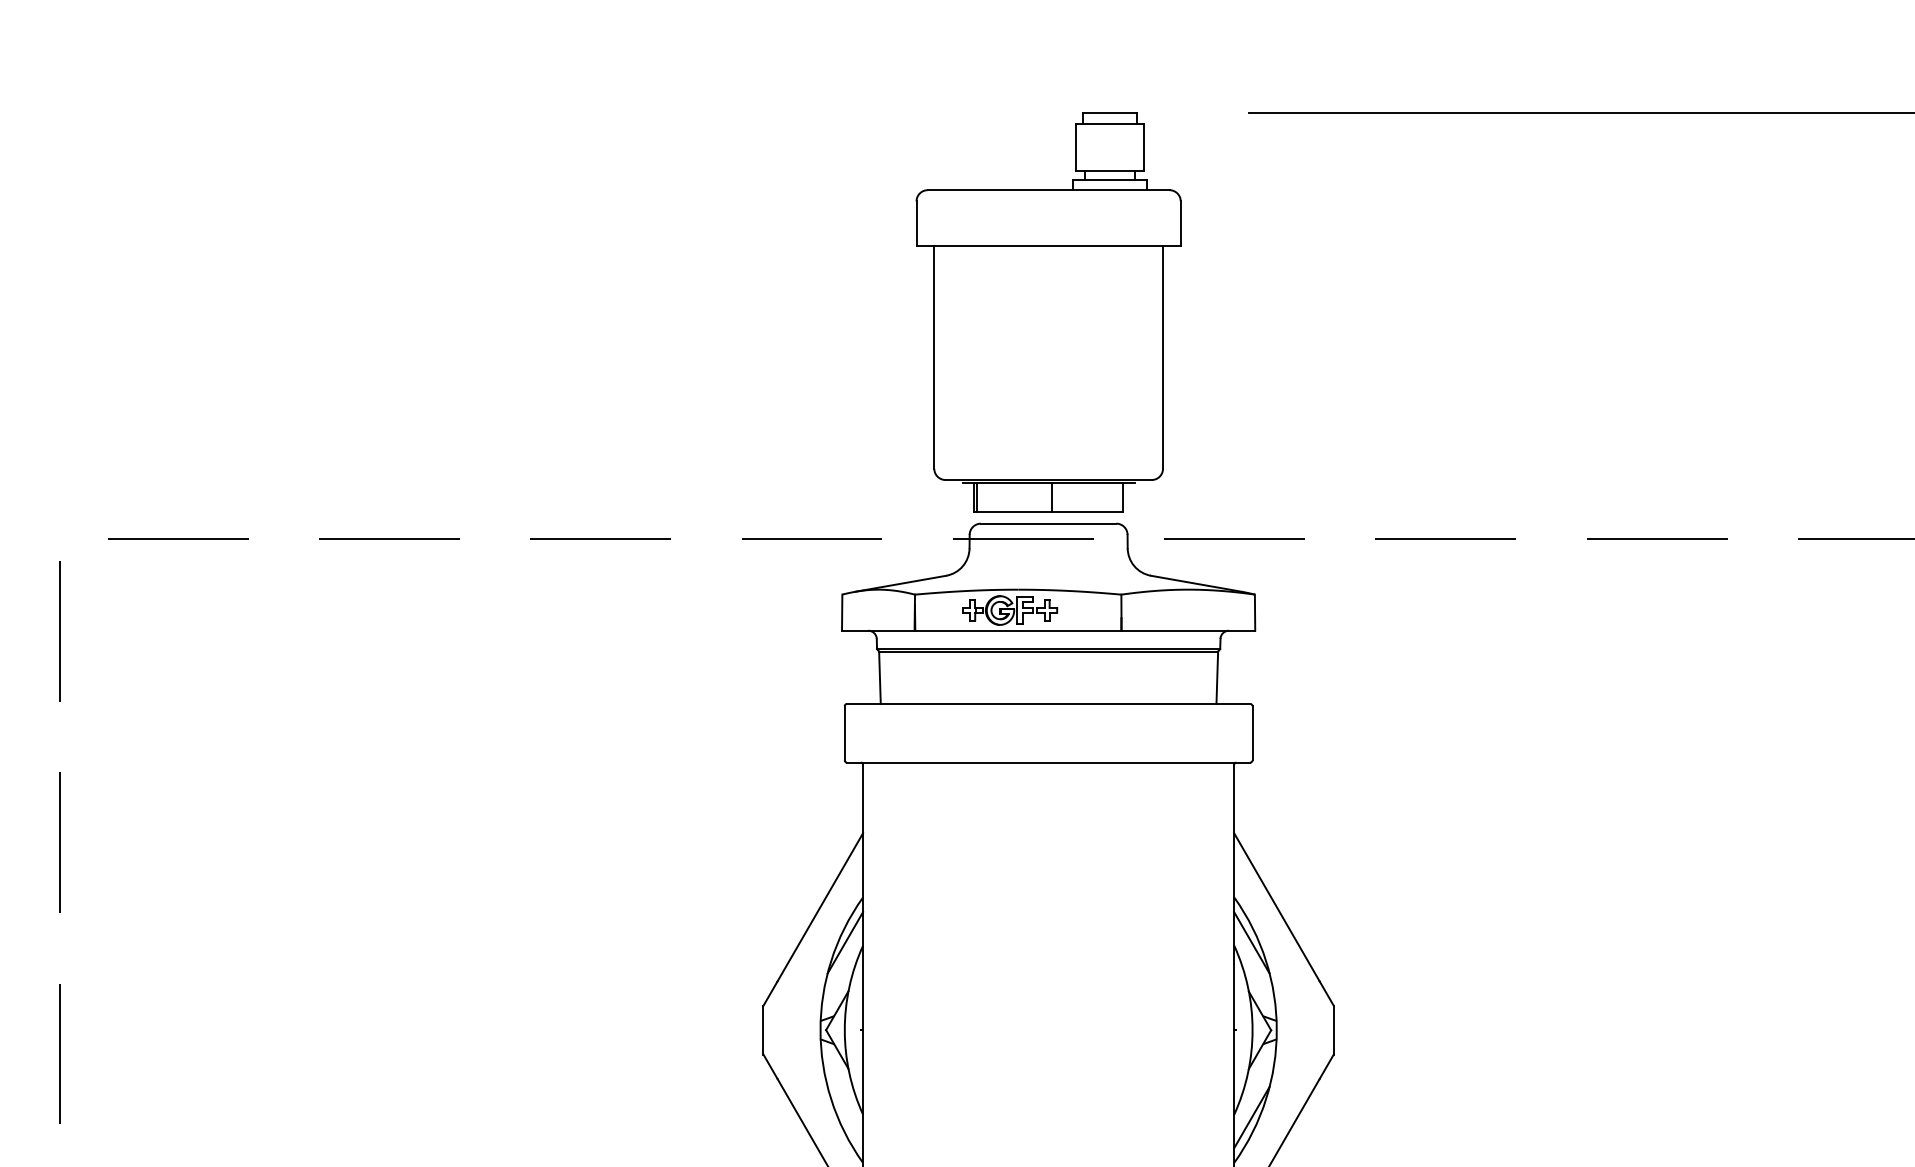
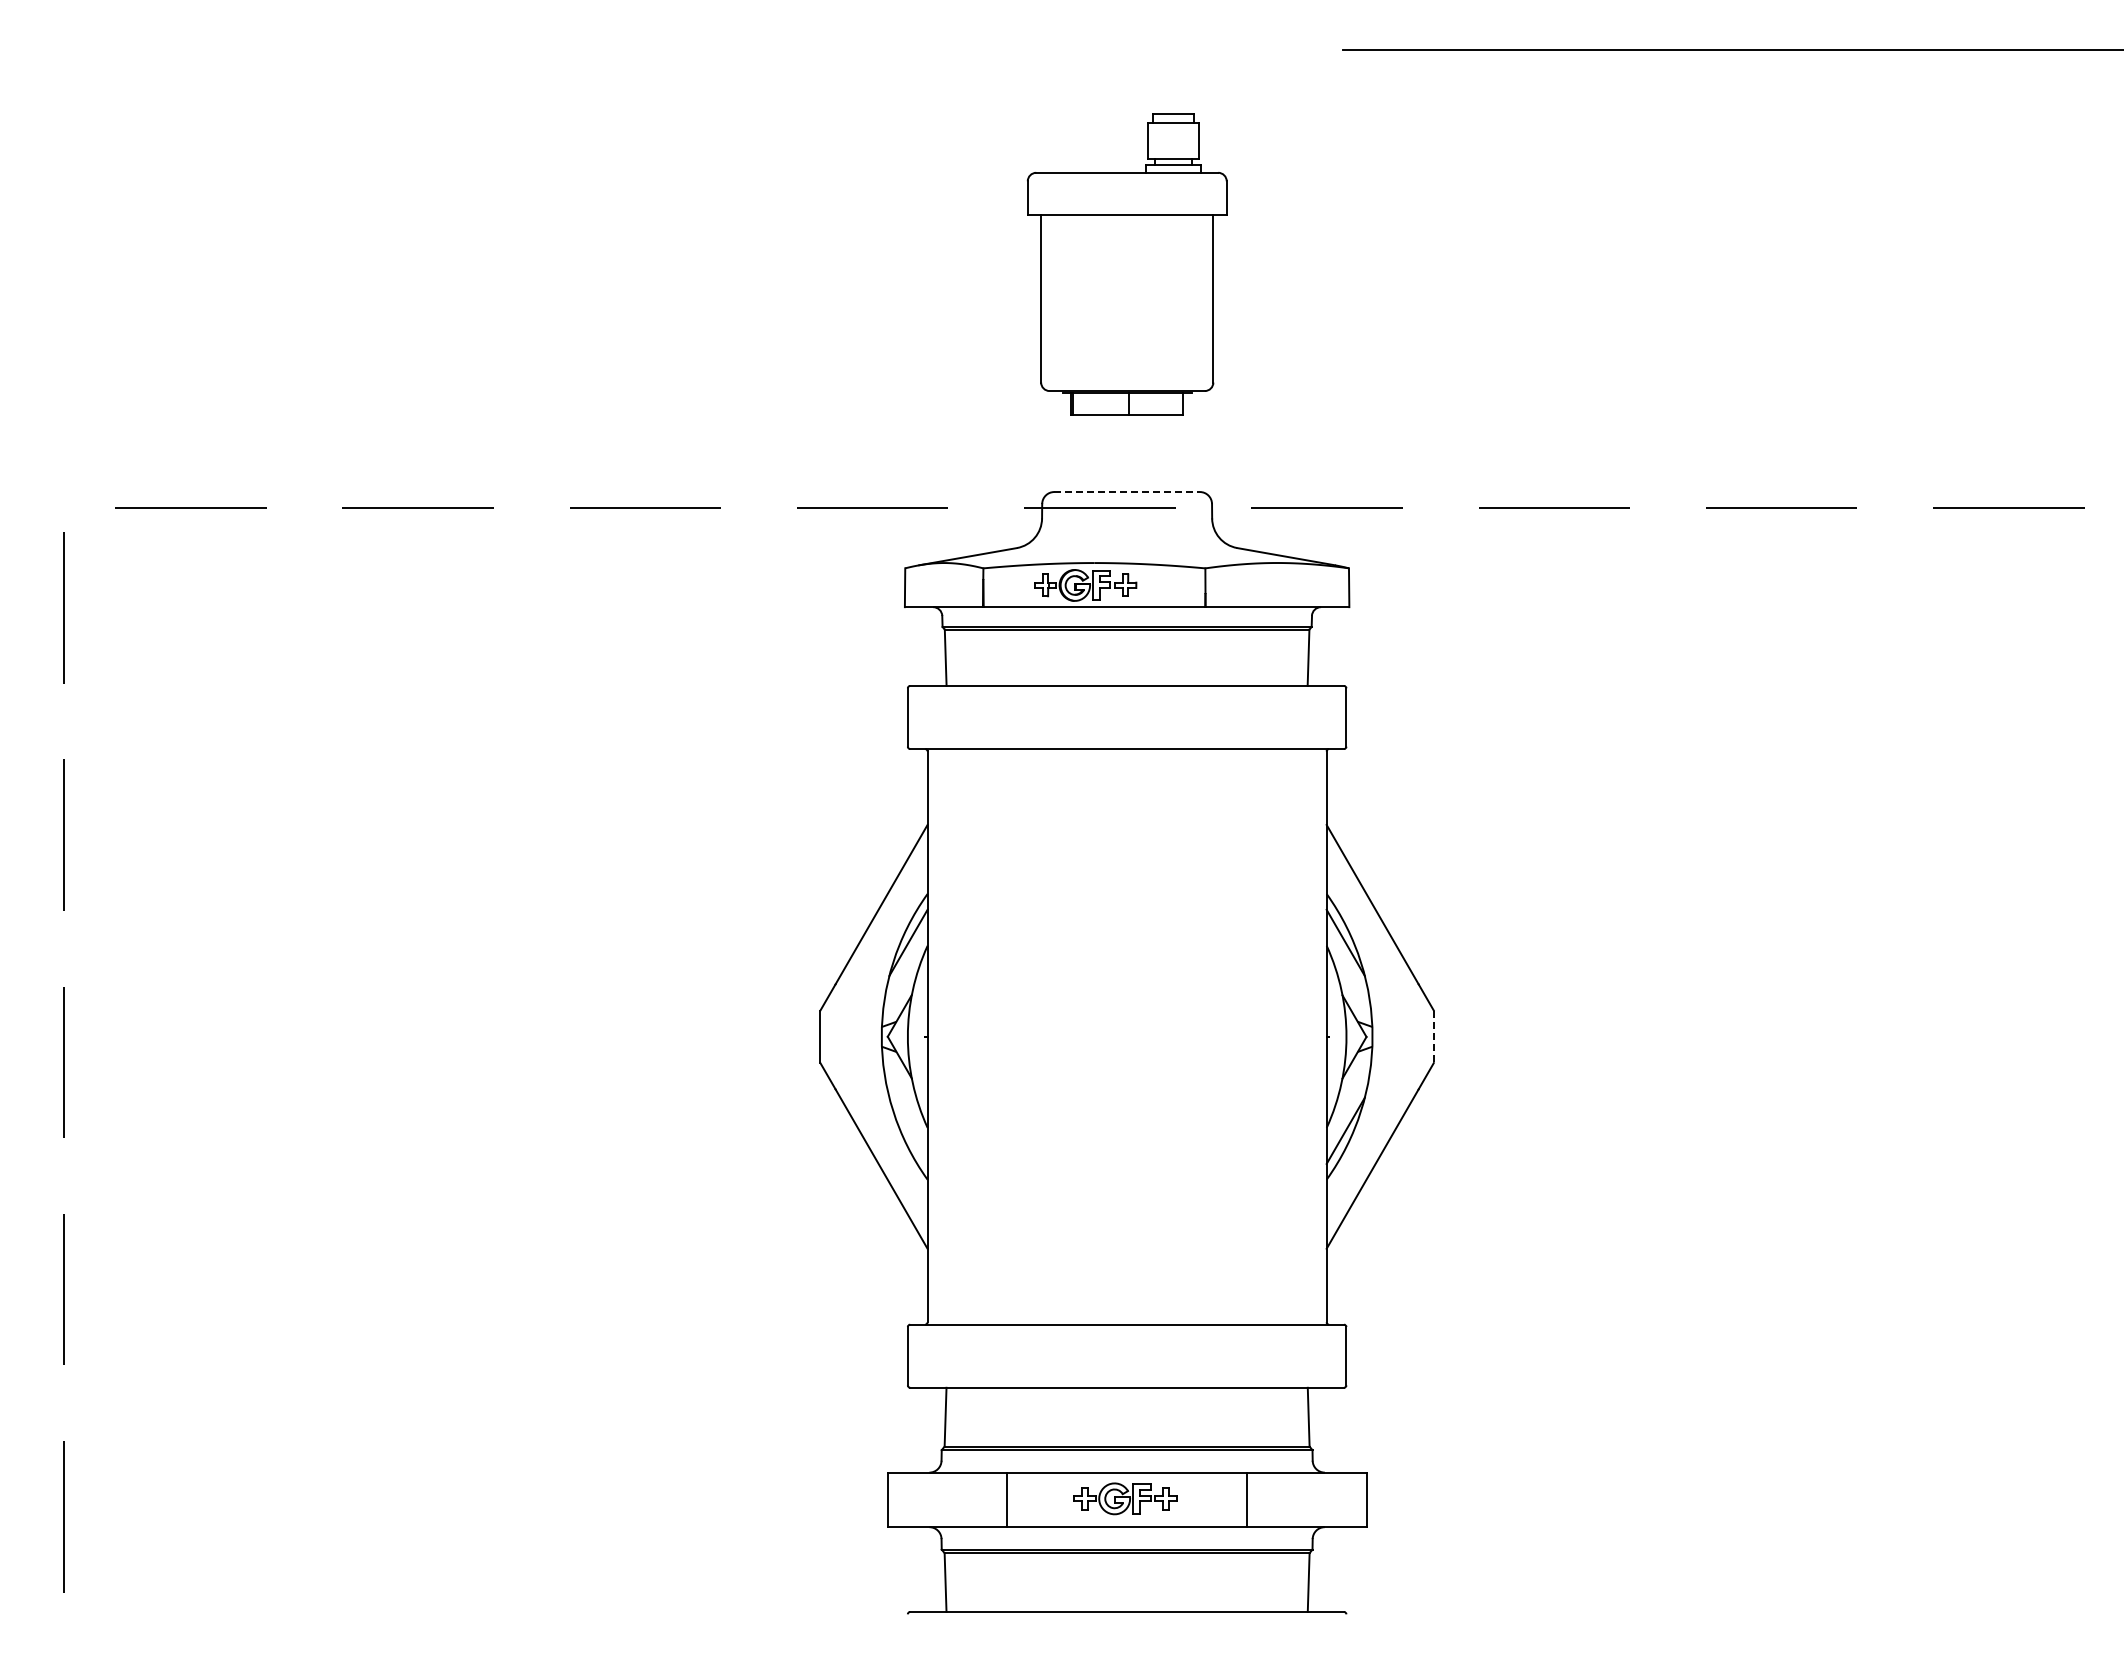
part: (1048, 312) -> (1127, 264), size x0.7
line: (1048, 524) -> (1127, 492), solid -> dashed
line: (1333, 1030) -> (1433, 1037), solid -> dashed

